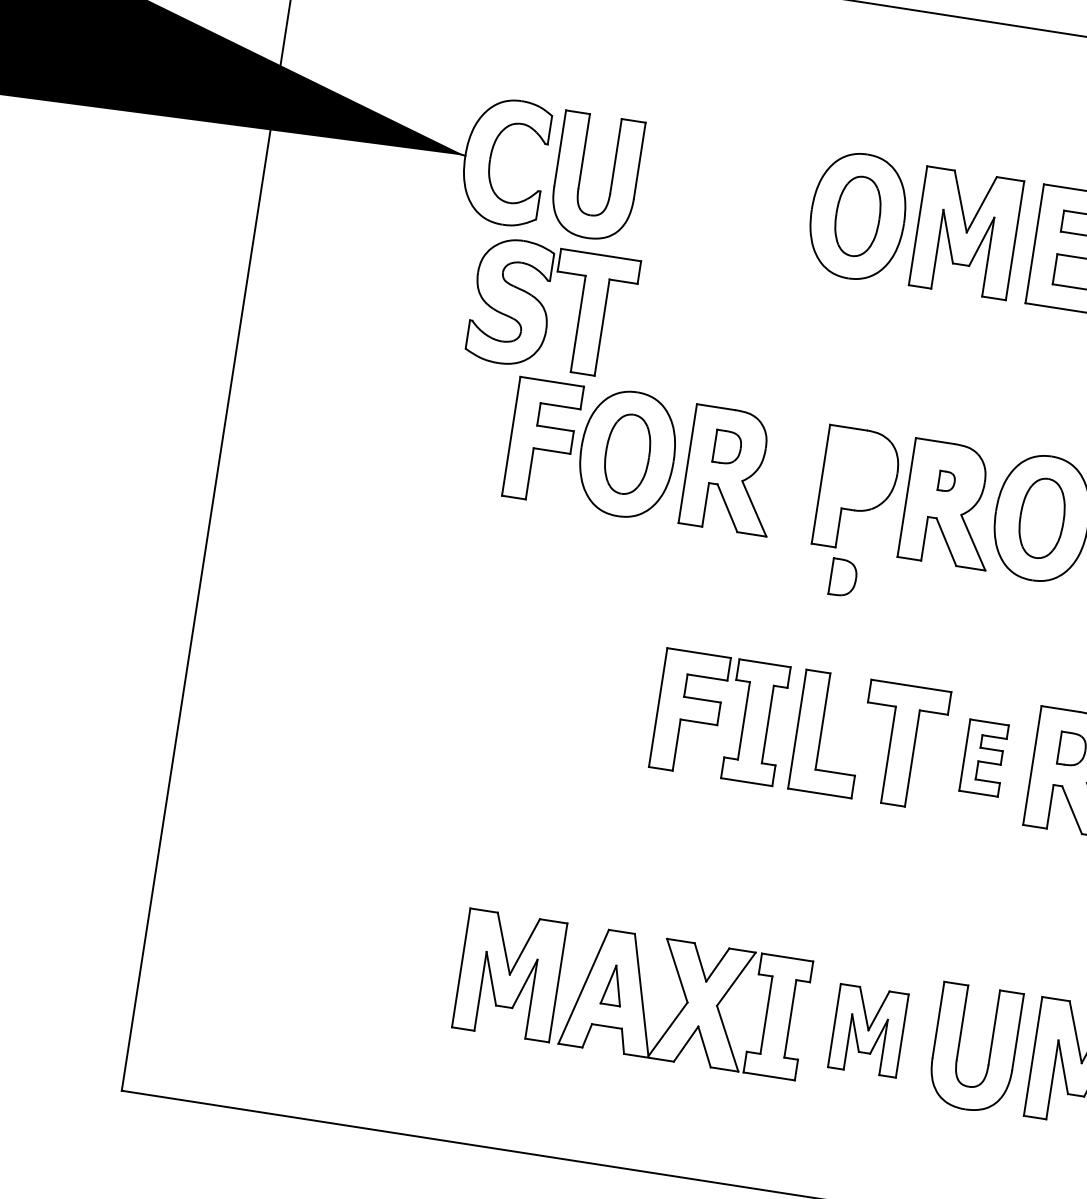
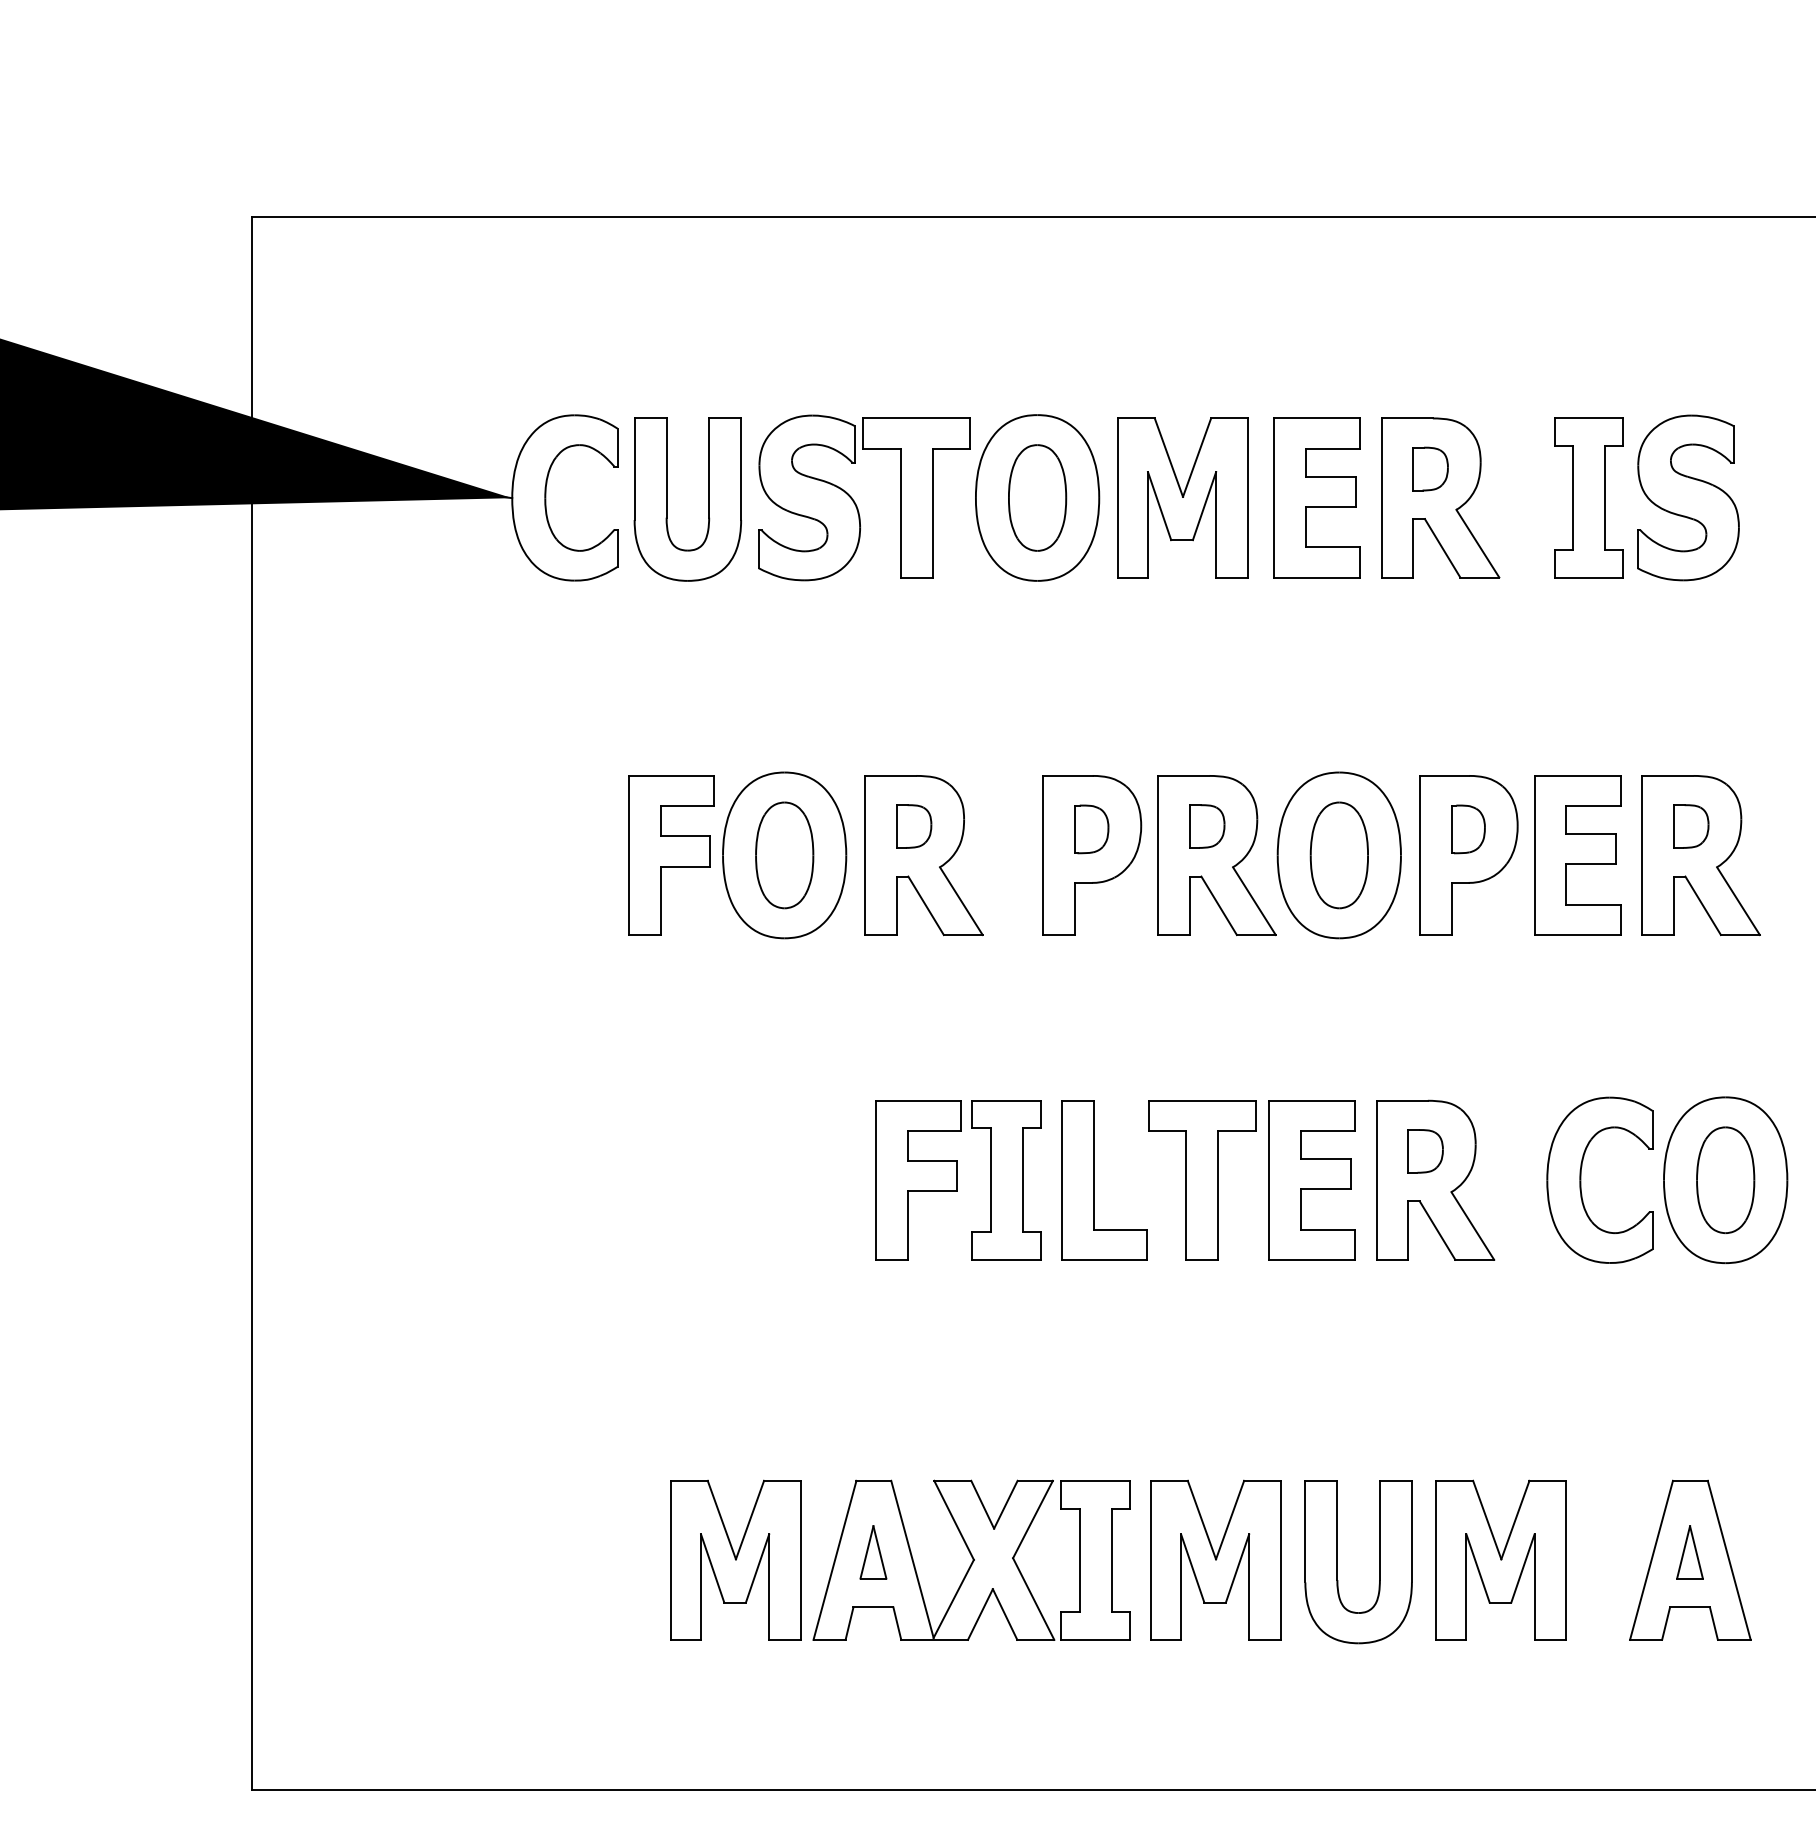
part: (545, 310) -> (855, 502), moved
part: (946, 481) -> (1207, 826), size x1.67
part: (843, 578) -> (1091, 829), moved
part: (983, 758) -> (1311, 1180), size x1.67
part: (868, 1030) -> (1215, 1559), size x1.43

